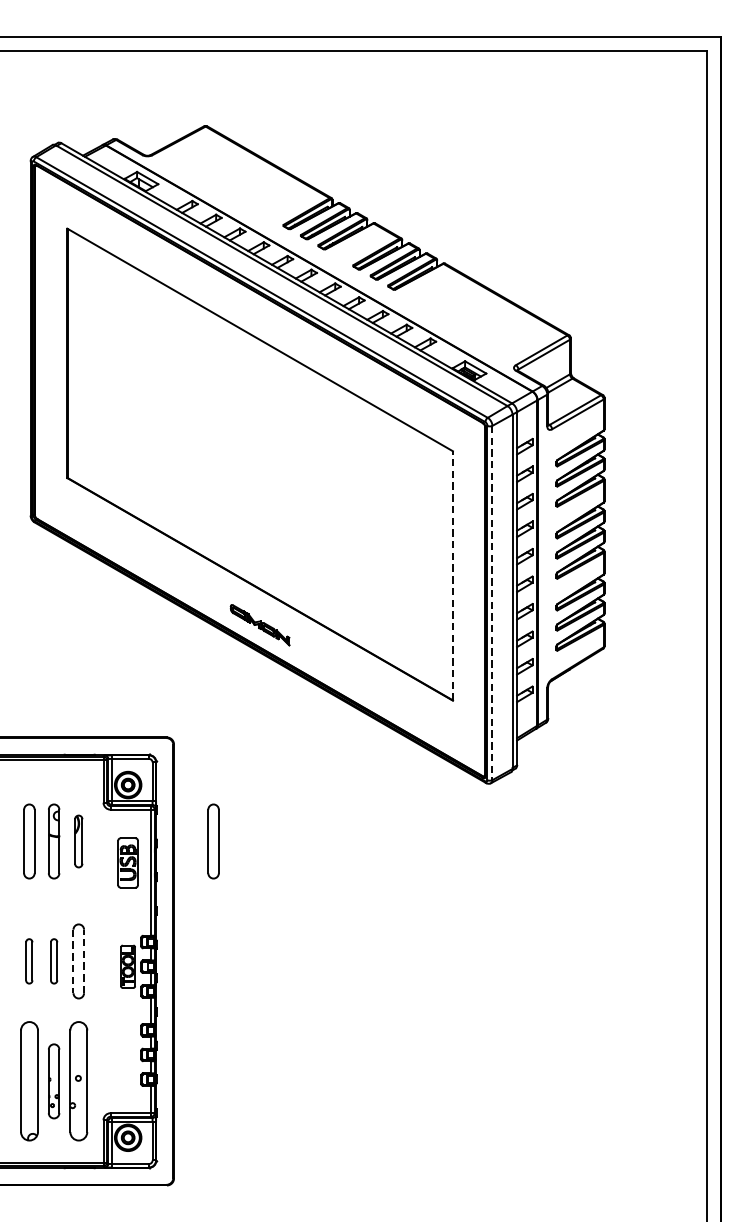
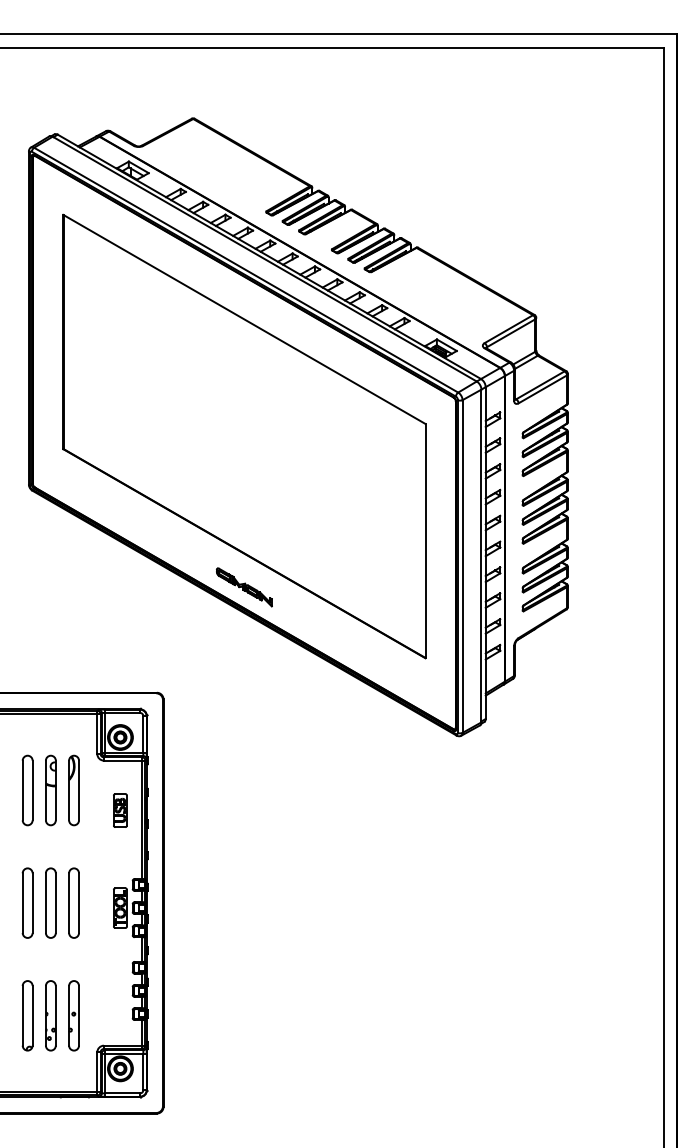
line: (452, 575) -> (425, 540), dashed -> solid
line: (492, 604) -> (462, 567), dashed -> solid
part: (78, 841) -> (73, 790), size x1.43
part: (213, 841) -> (200, 790), removed
part: (128, 862) -> (120, 810), size x0.71
part: (29, 960) -> (27, 902), size x1.67
part: (53, 960) -> (50, 902), size x1.67
line: (73, 961) -> (69, 903), dashed -> solid
line: (84, 961) -> (79, 903), dashed -> solid
part: (29, 1081) -> (27, 1015), size x0.62
part: (78, 1081) -> (73, 1015), size x0.62

